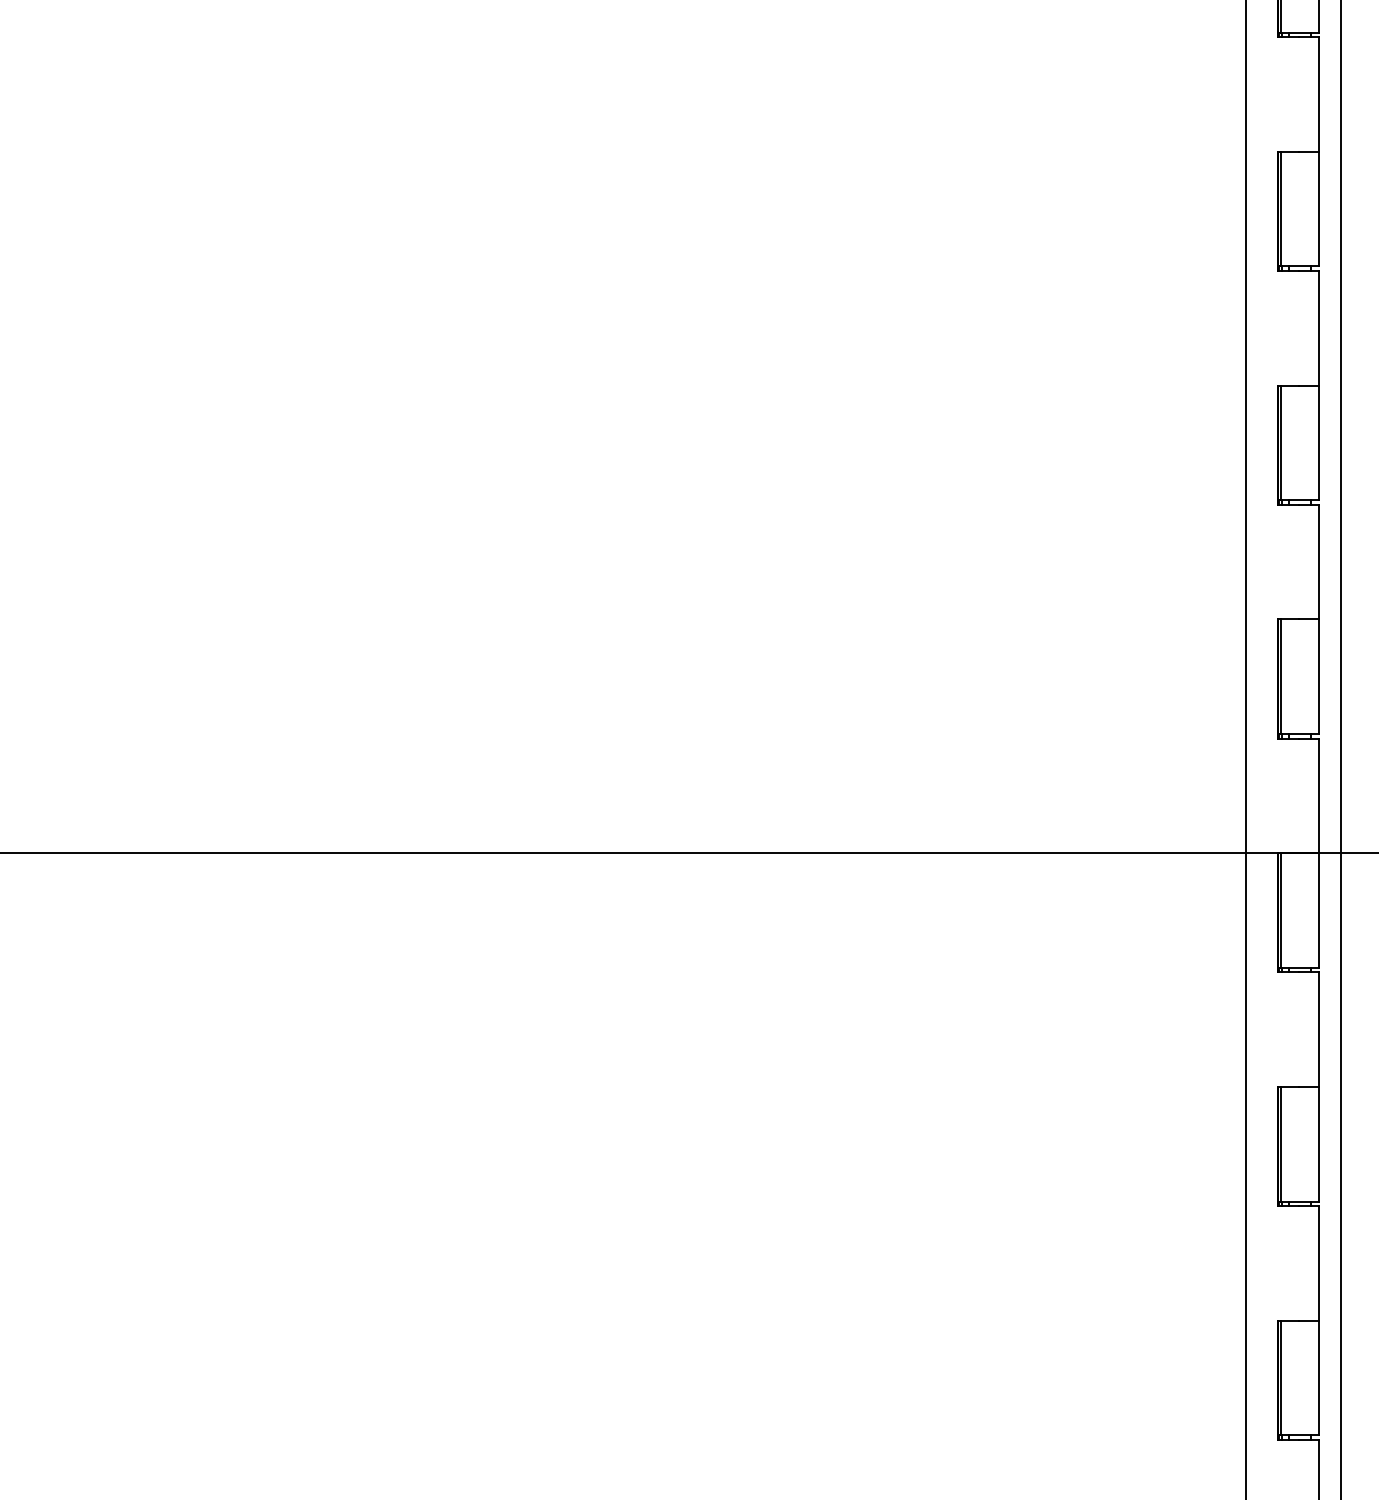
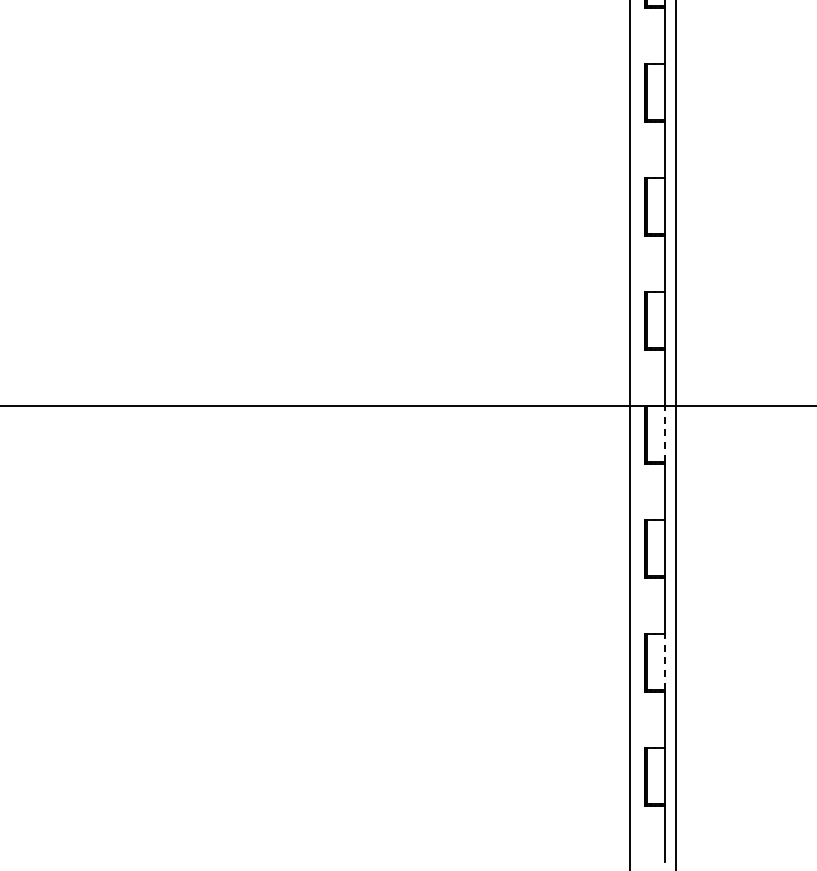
line: (1319, 910) -> (665, 433), solid -> dashed
line: (1319, 1377) -> (665, 661), solid -> dashed

